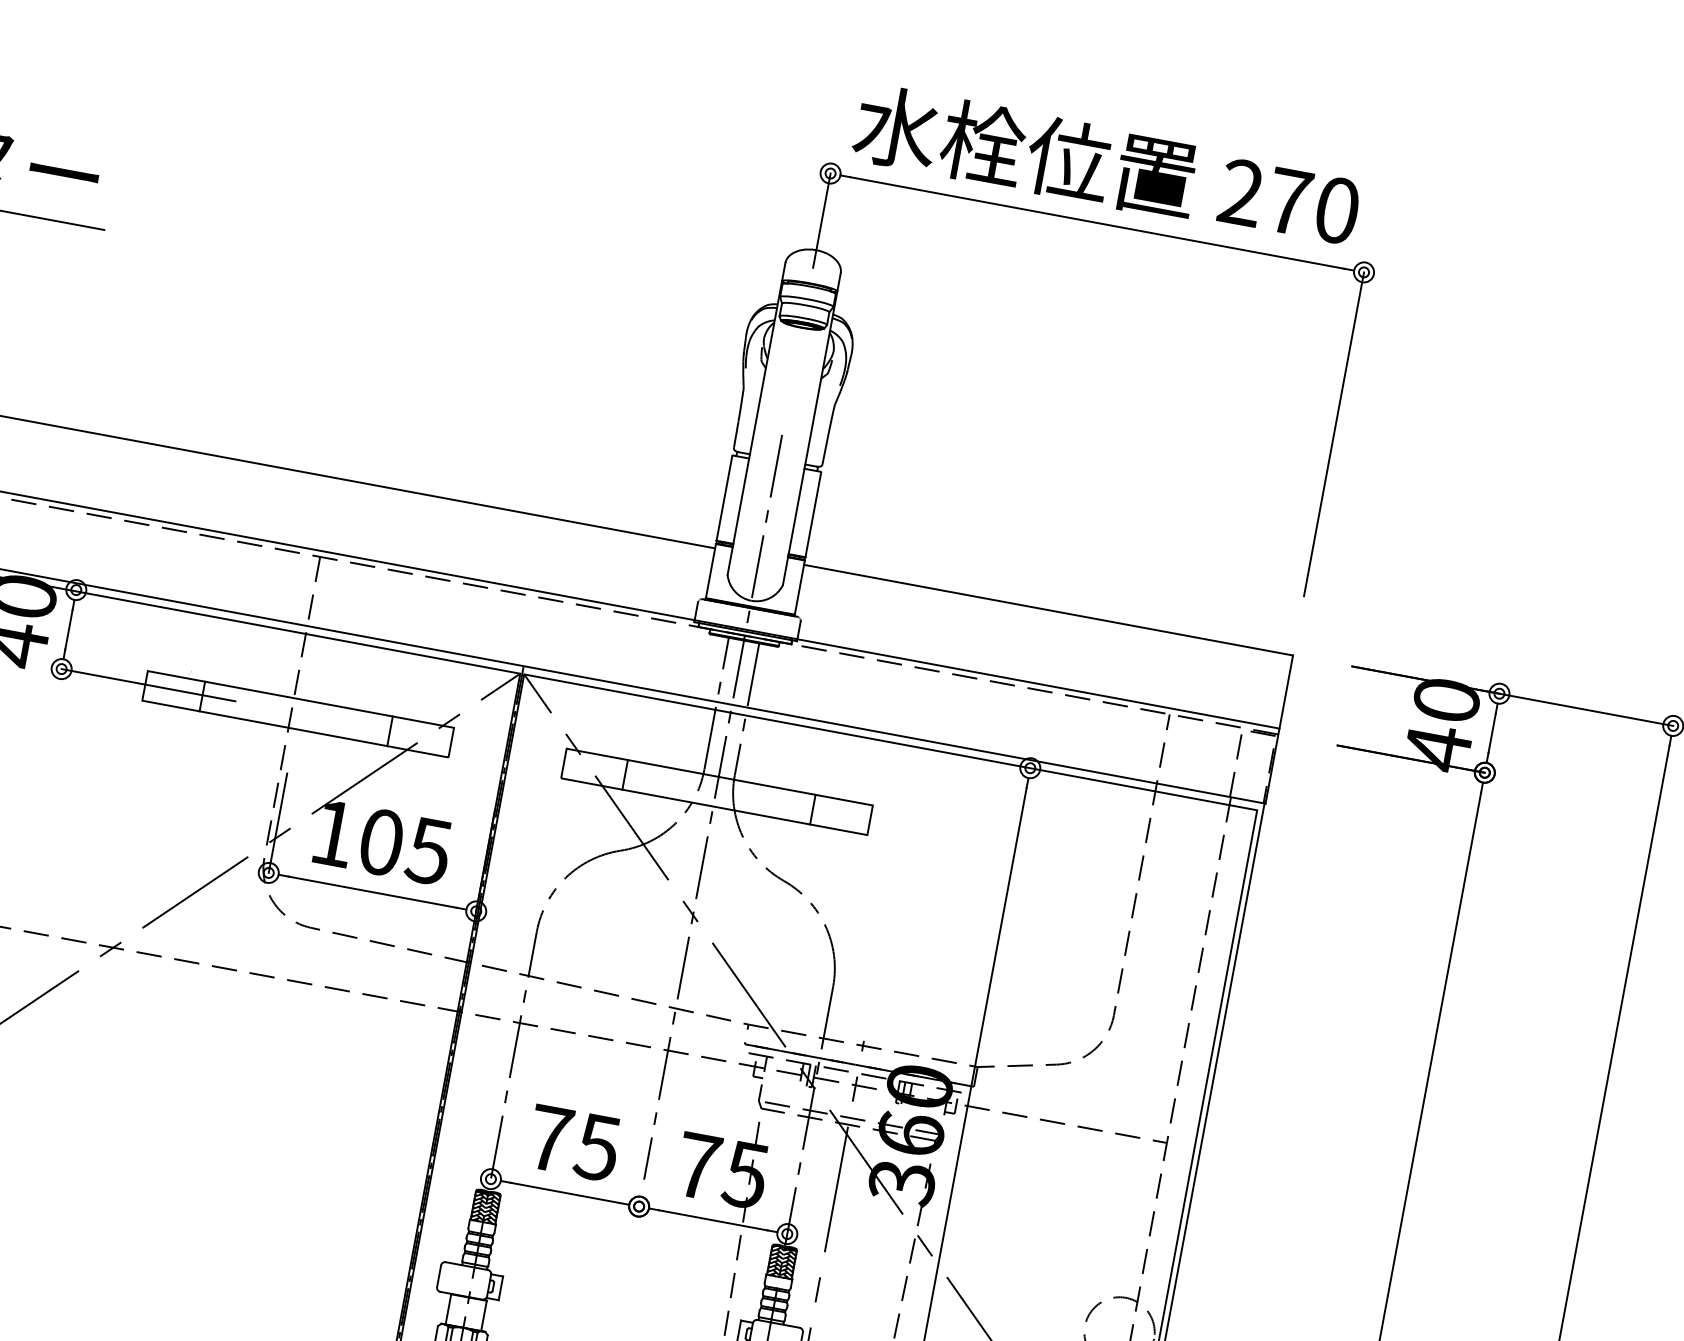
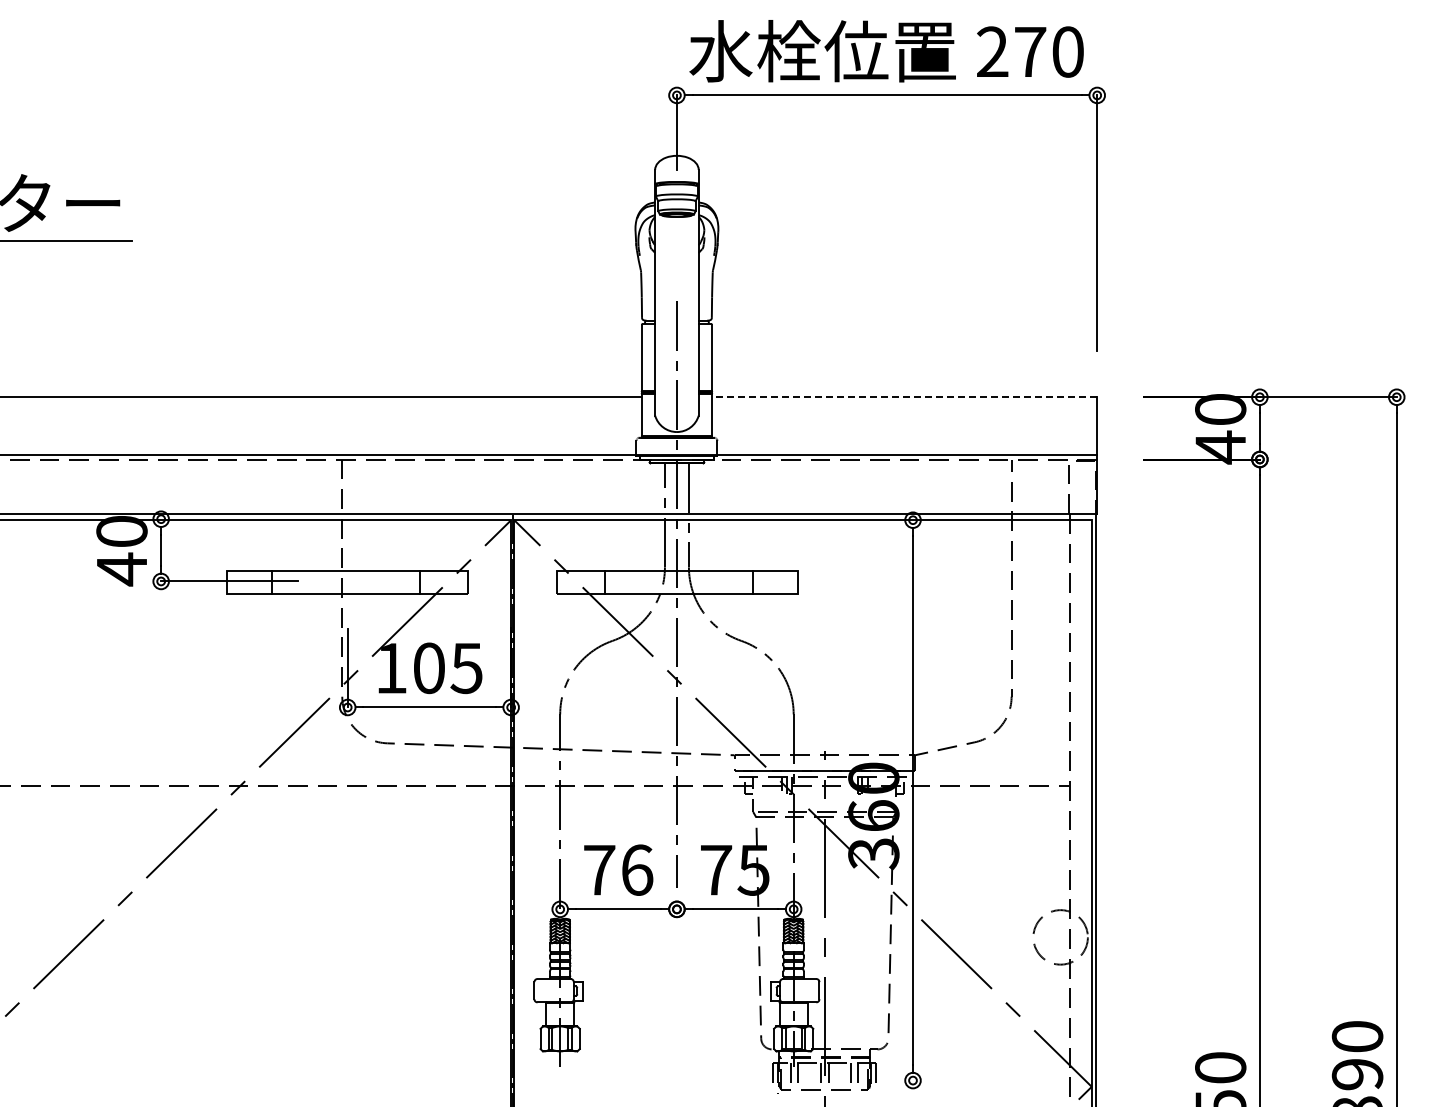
line: (1048, 610) -> (904, 397), solid -> dashed
text: (597, 1146) -> (636, 869), 75 -> 76

